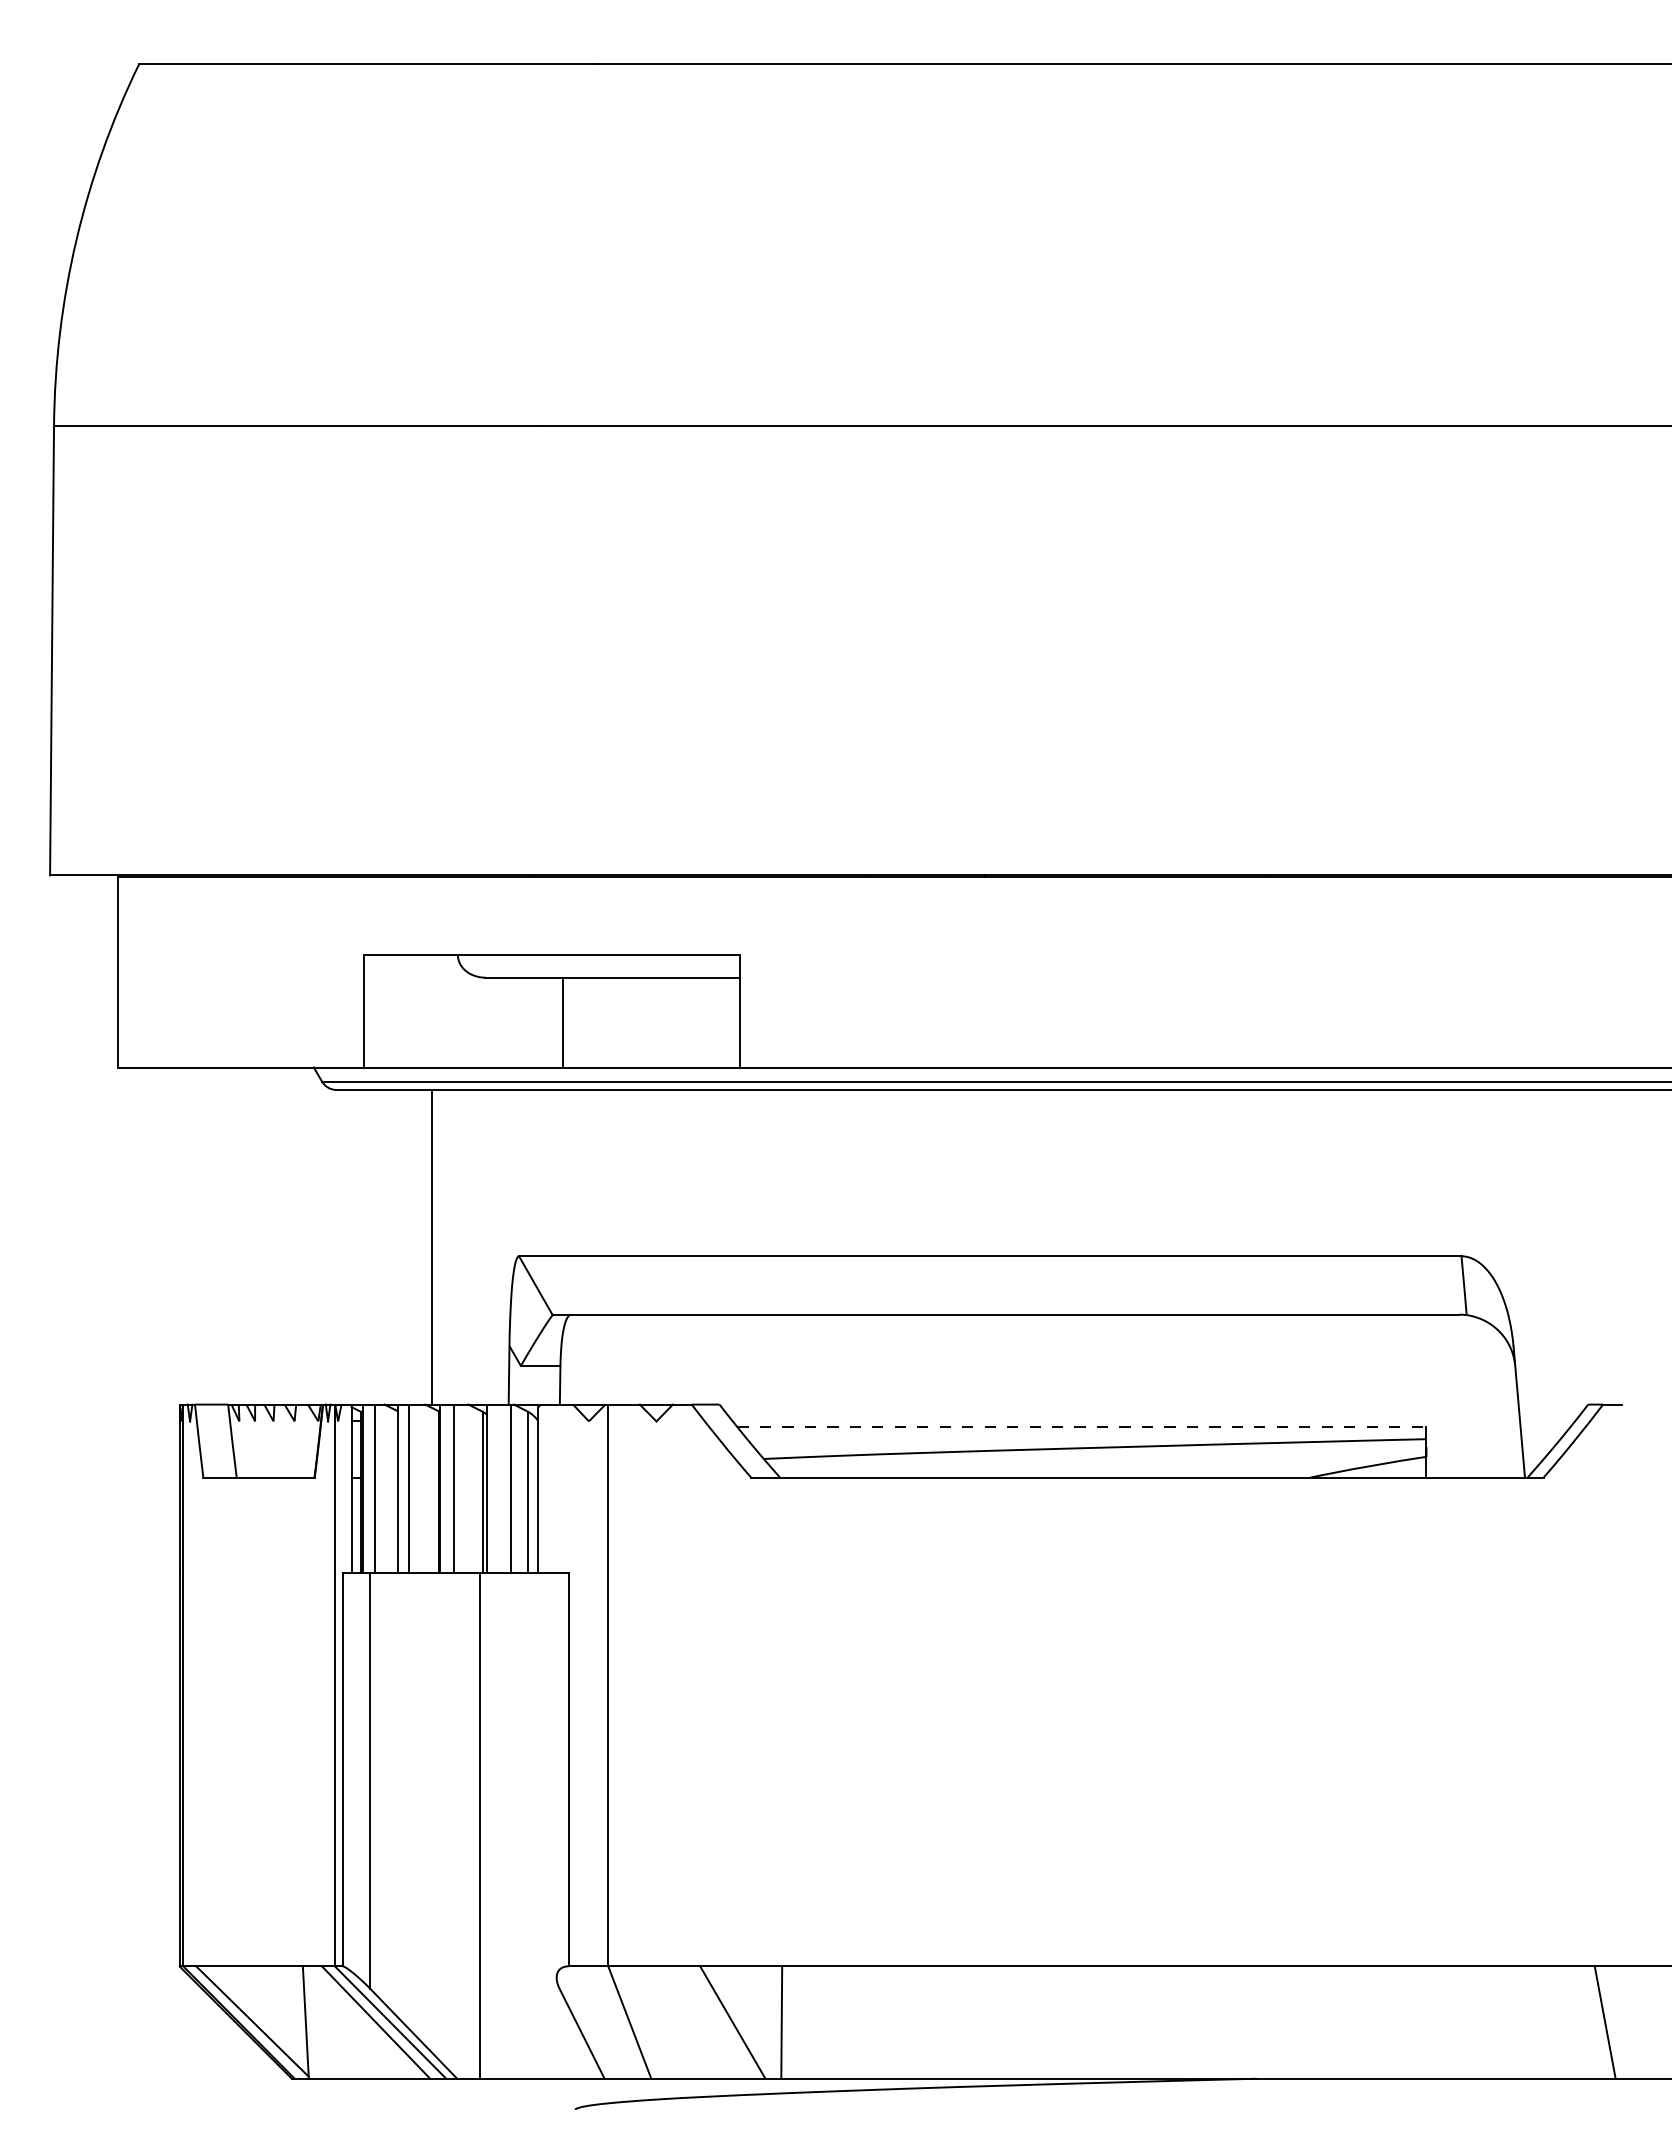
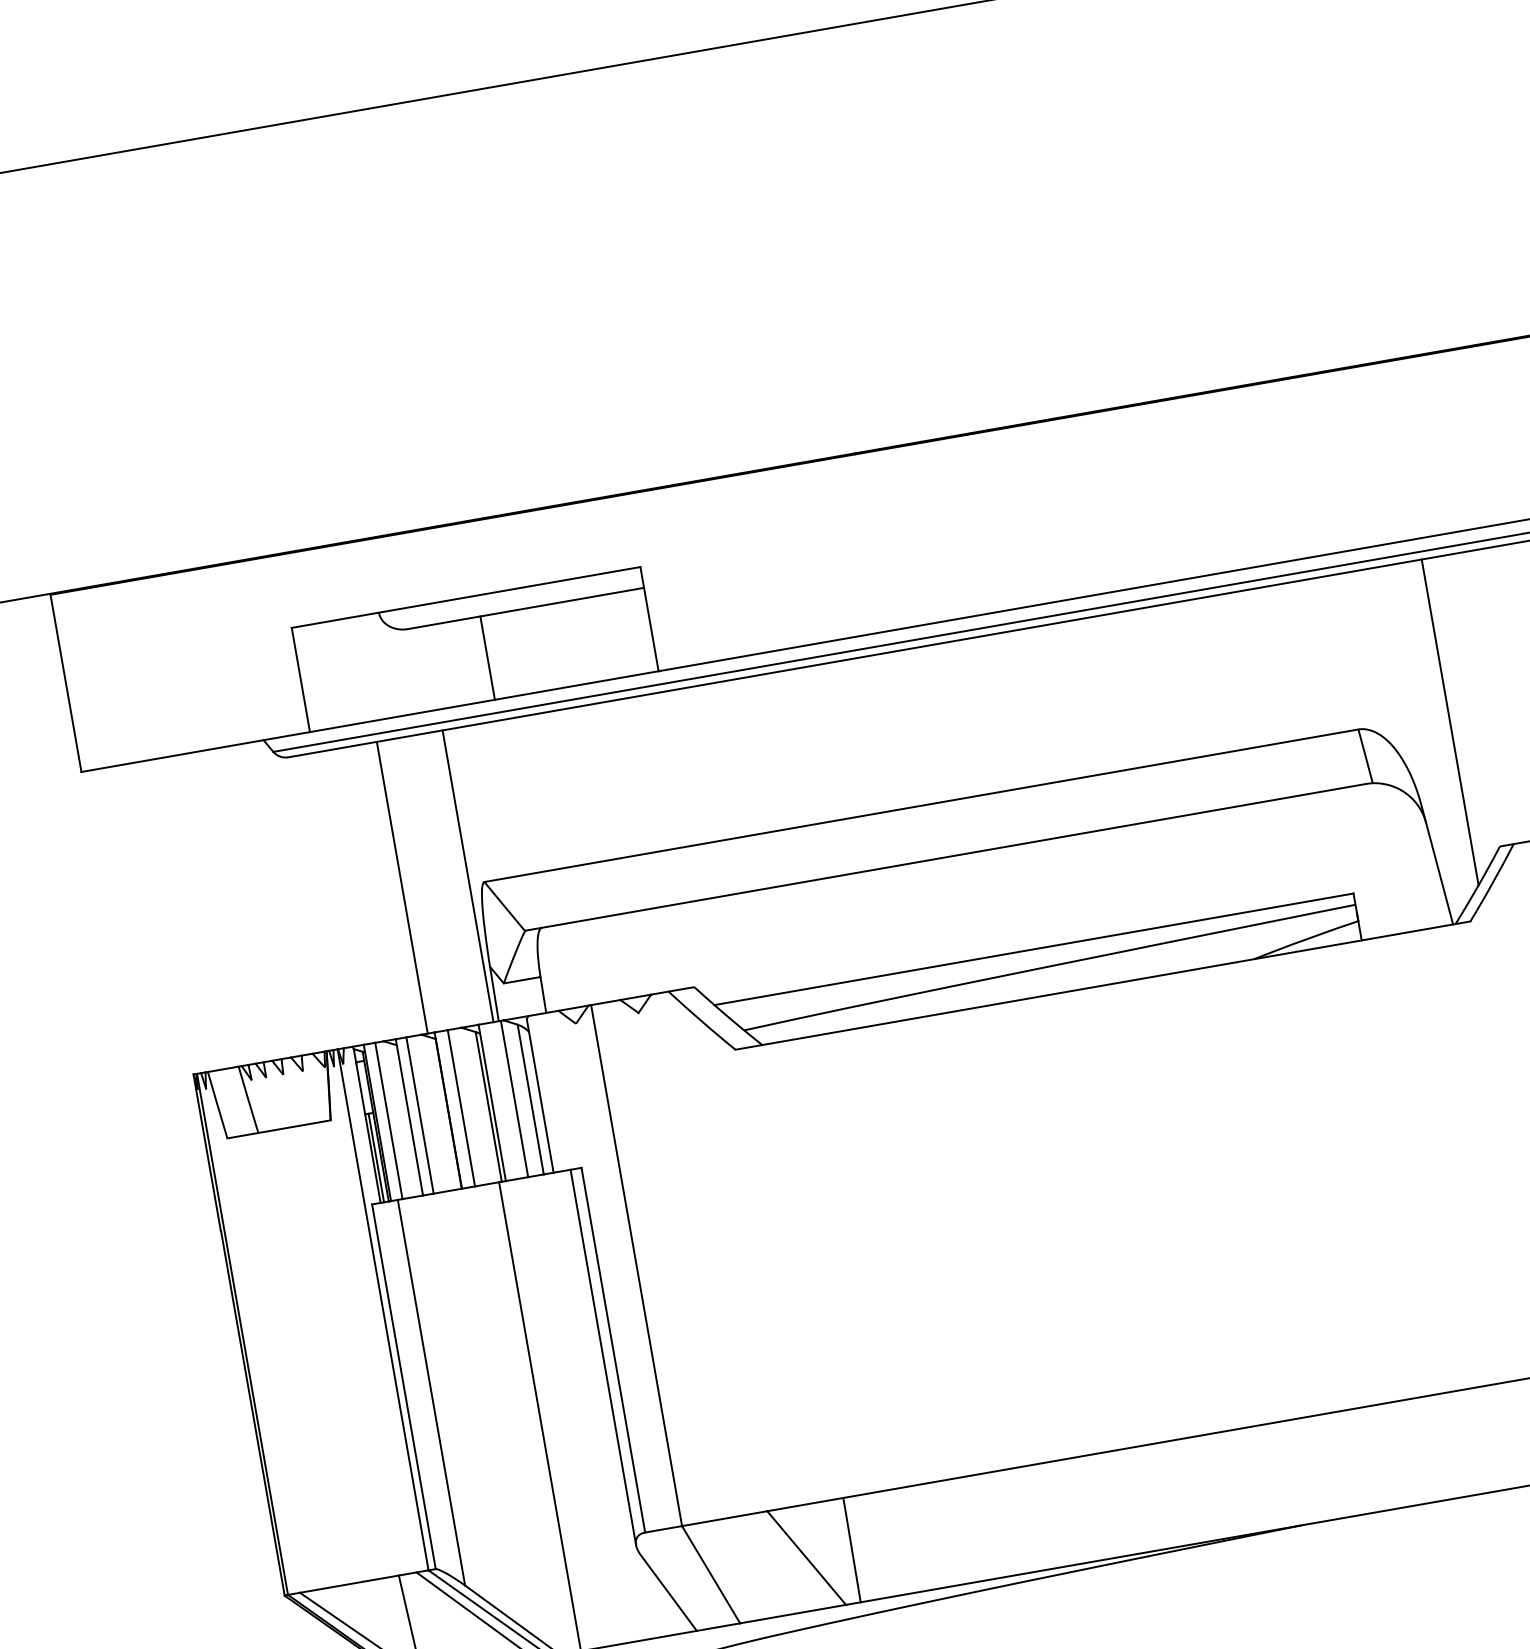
line: (503, 1246) -> (468, 875), added
line: (1558, 1265) -> (1449, 722), added
line: (1081, 1427) -> (1033, 949), dashed -> solid
line: (355, 1525) -> (376, 1158), added
line: (556, 1775) -> (603, 1357), added

